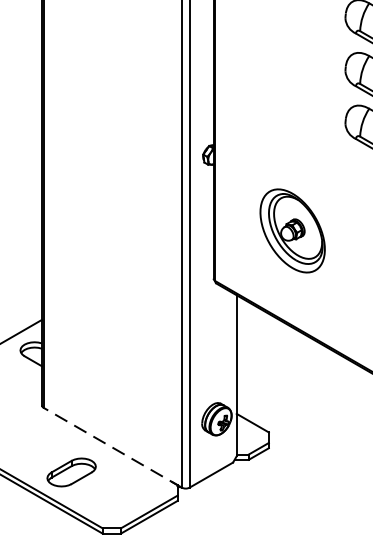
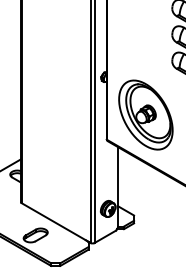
part: (291, 229) -> (145, 114), size x1.67
line: (113, 448) -> (56, 223), dashed -> solid

